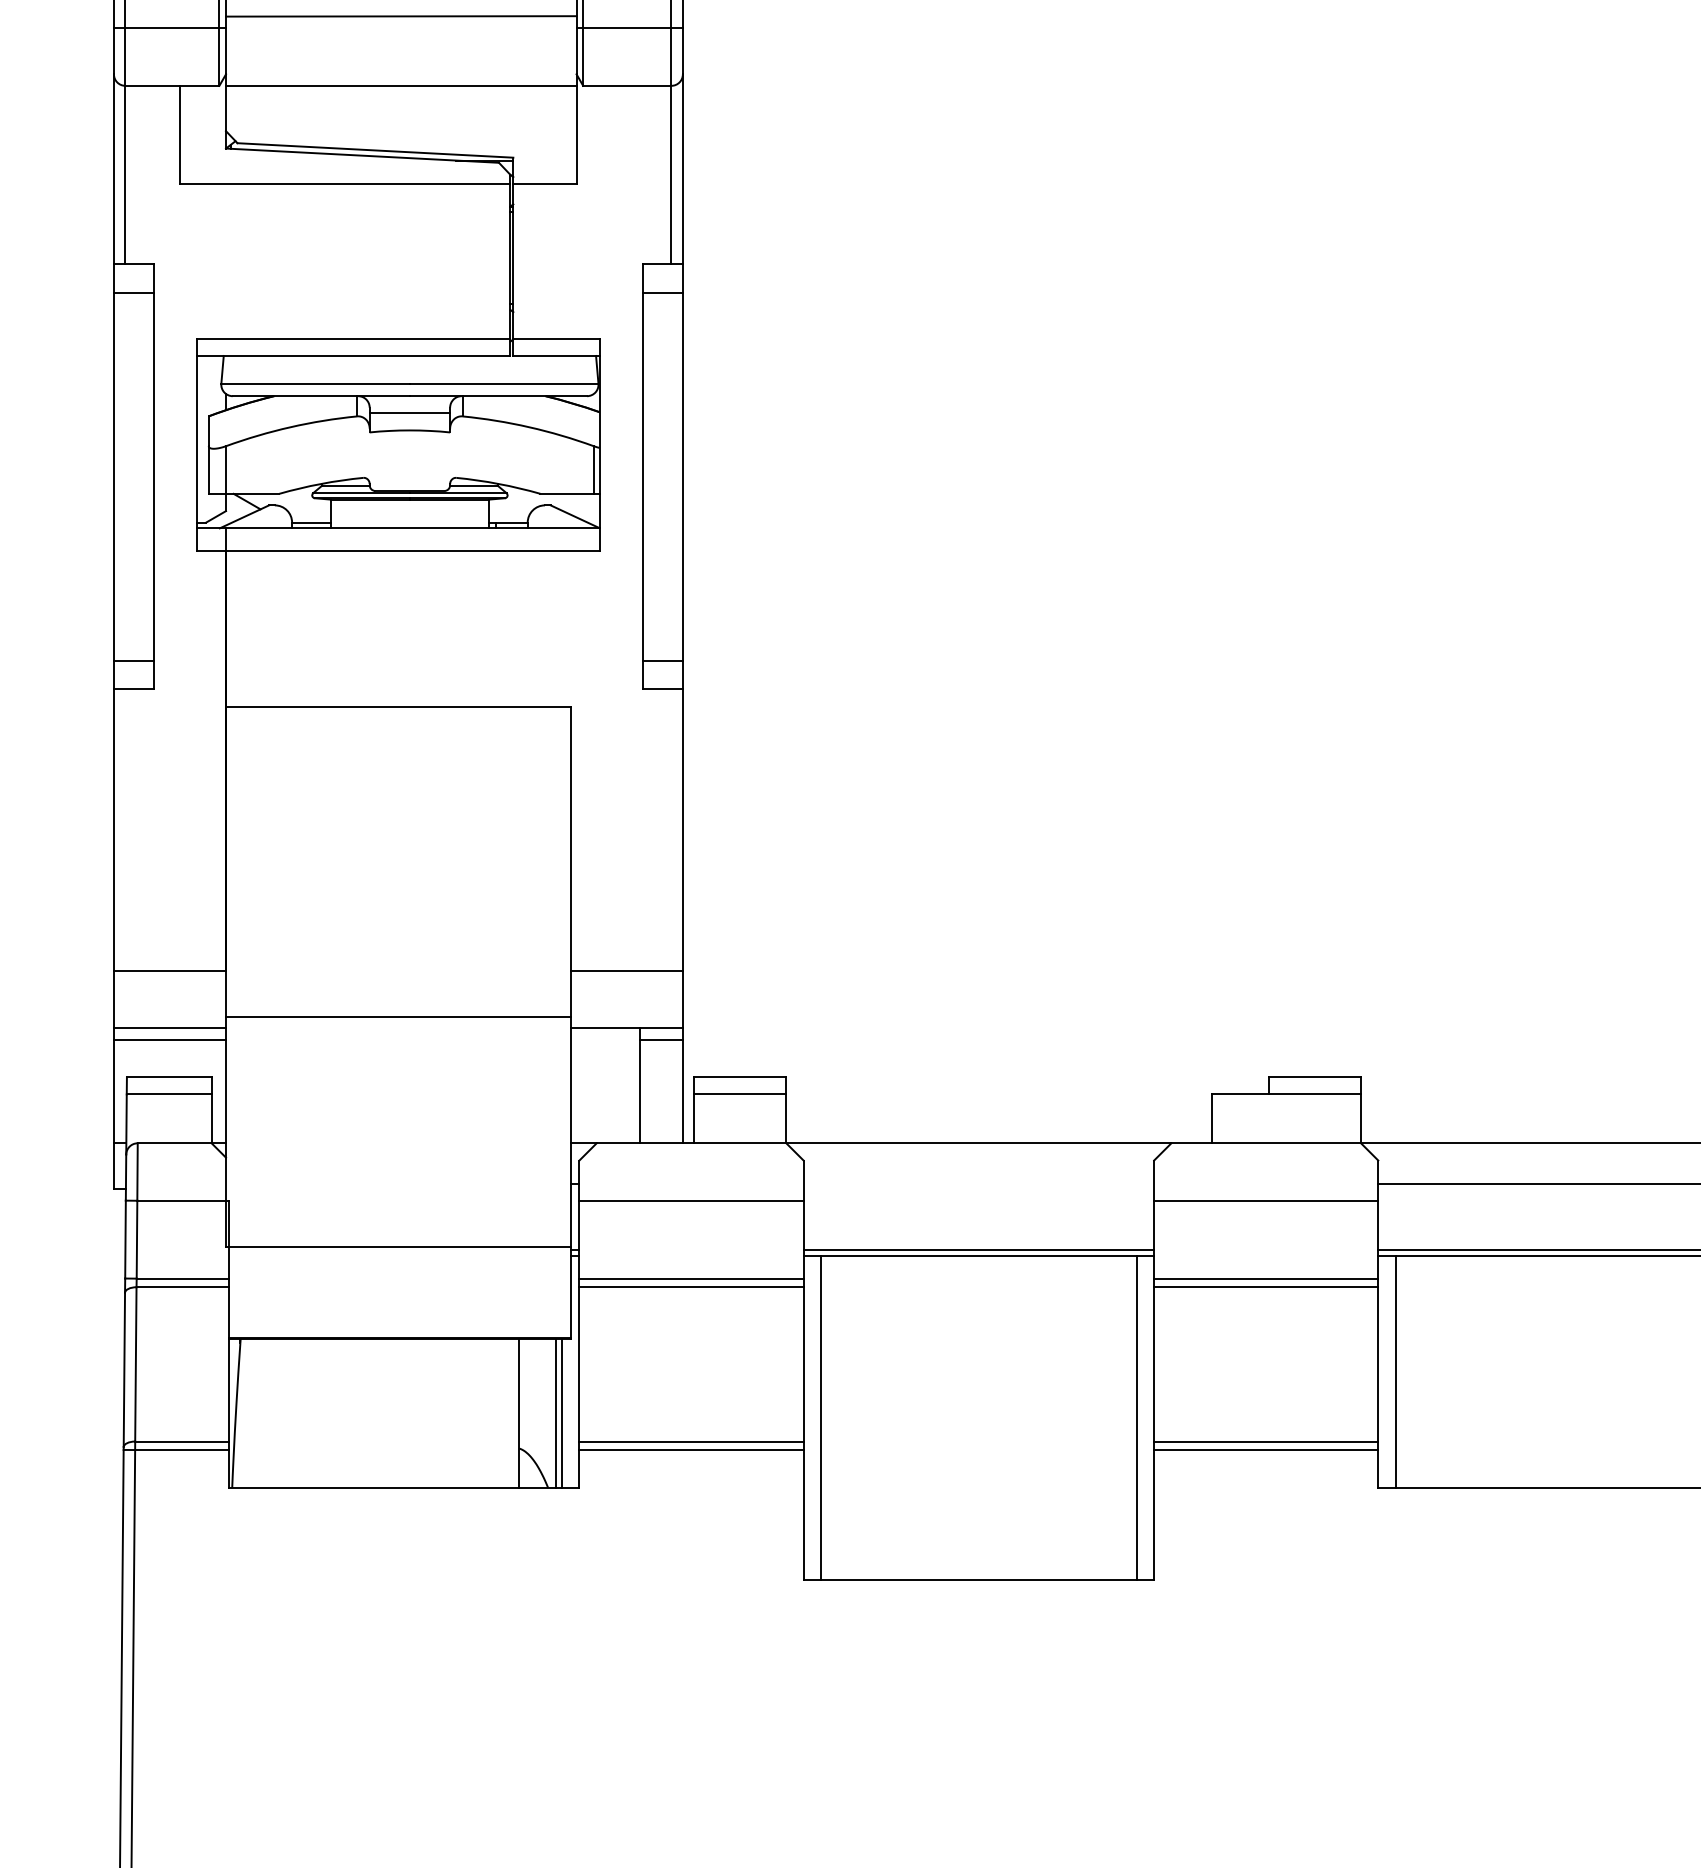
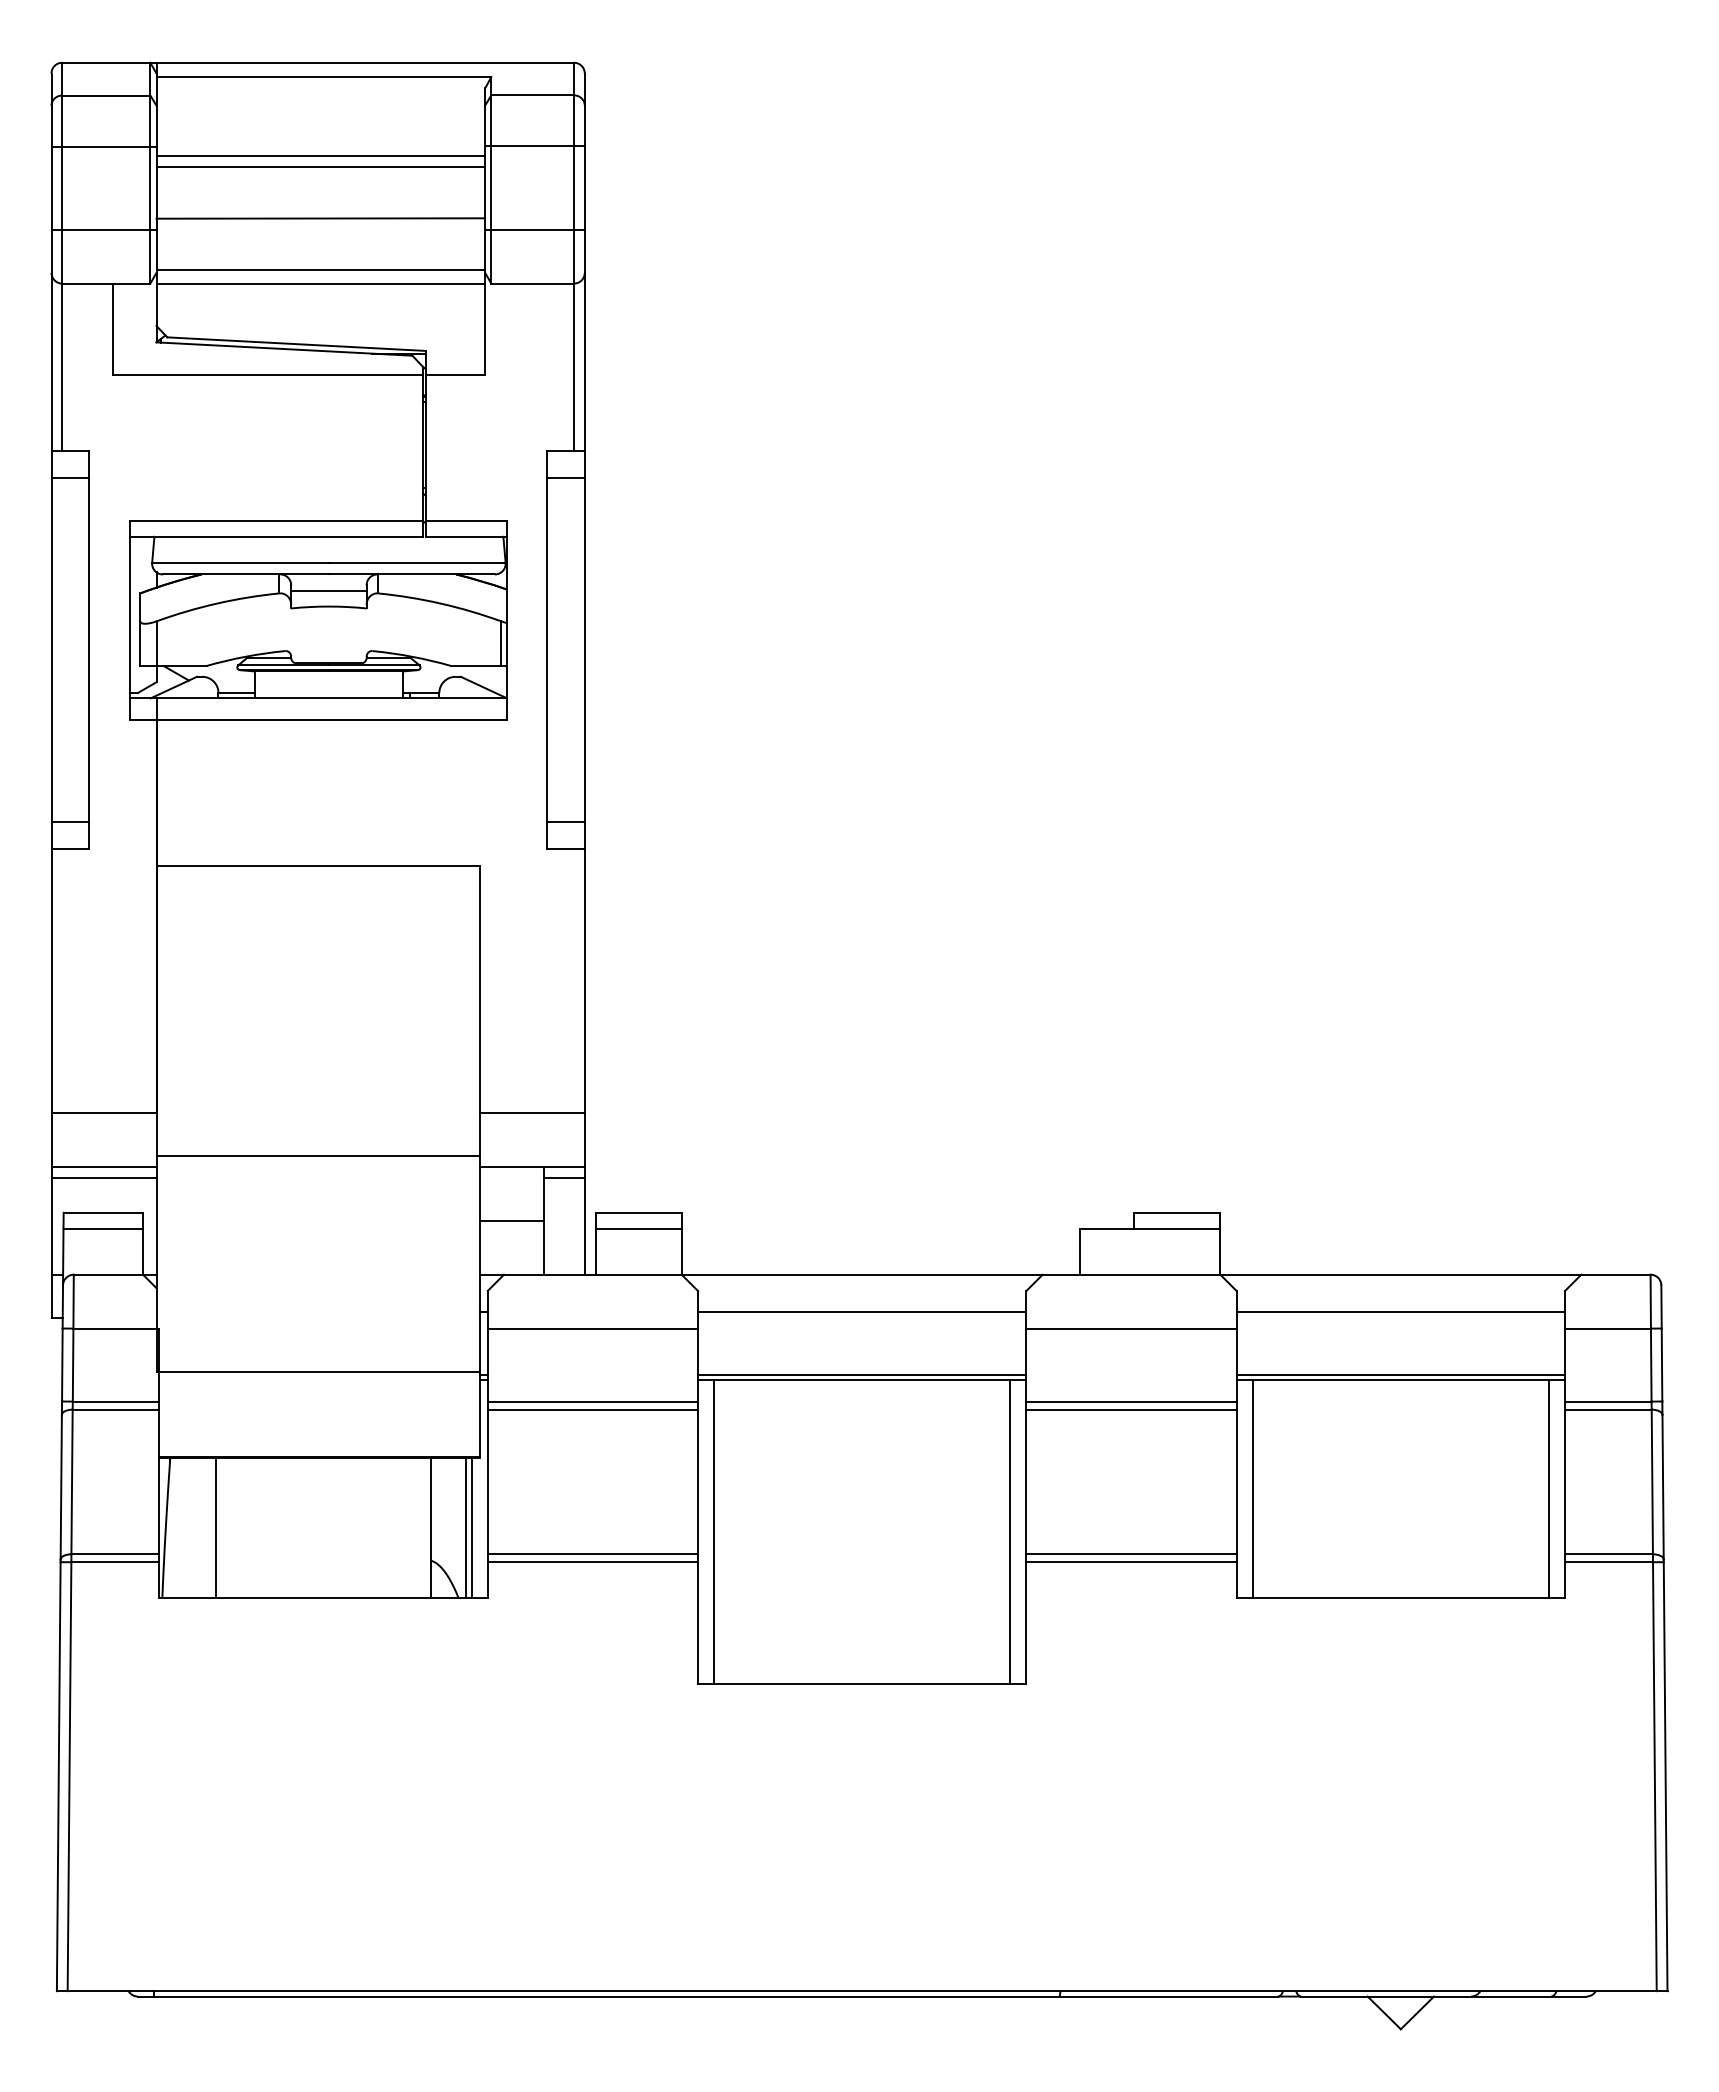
line: (400, 71) -> (320, 270), added
line: (604, 1085) -> (511, 1220), added
line: (978, 1183) -> (861, 1312), added
line: (288, 1412) -> (215, 1527), added

